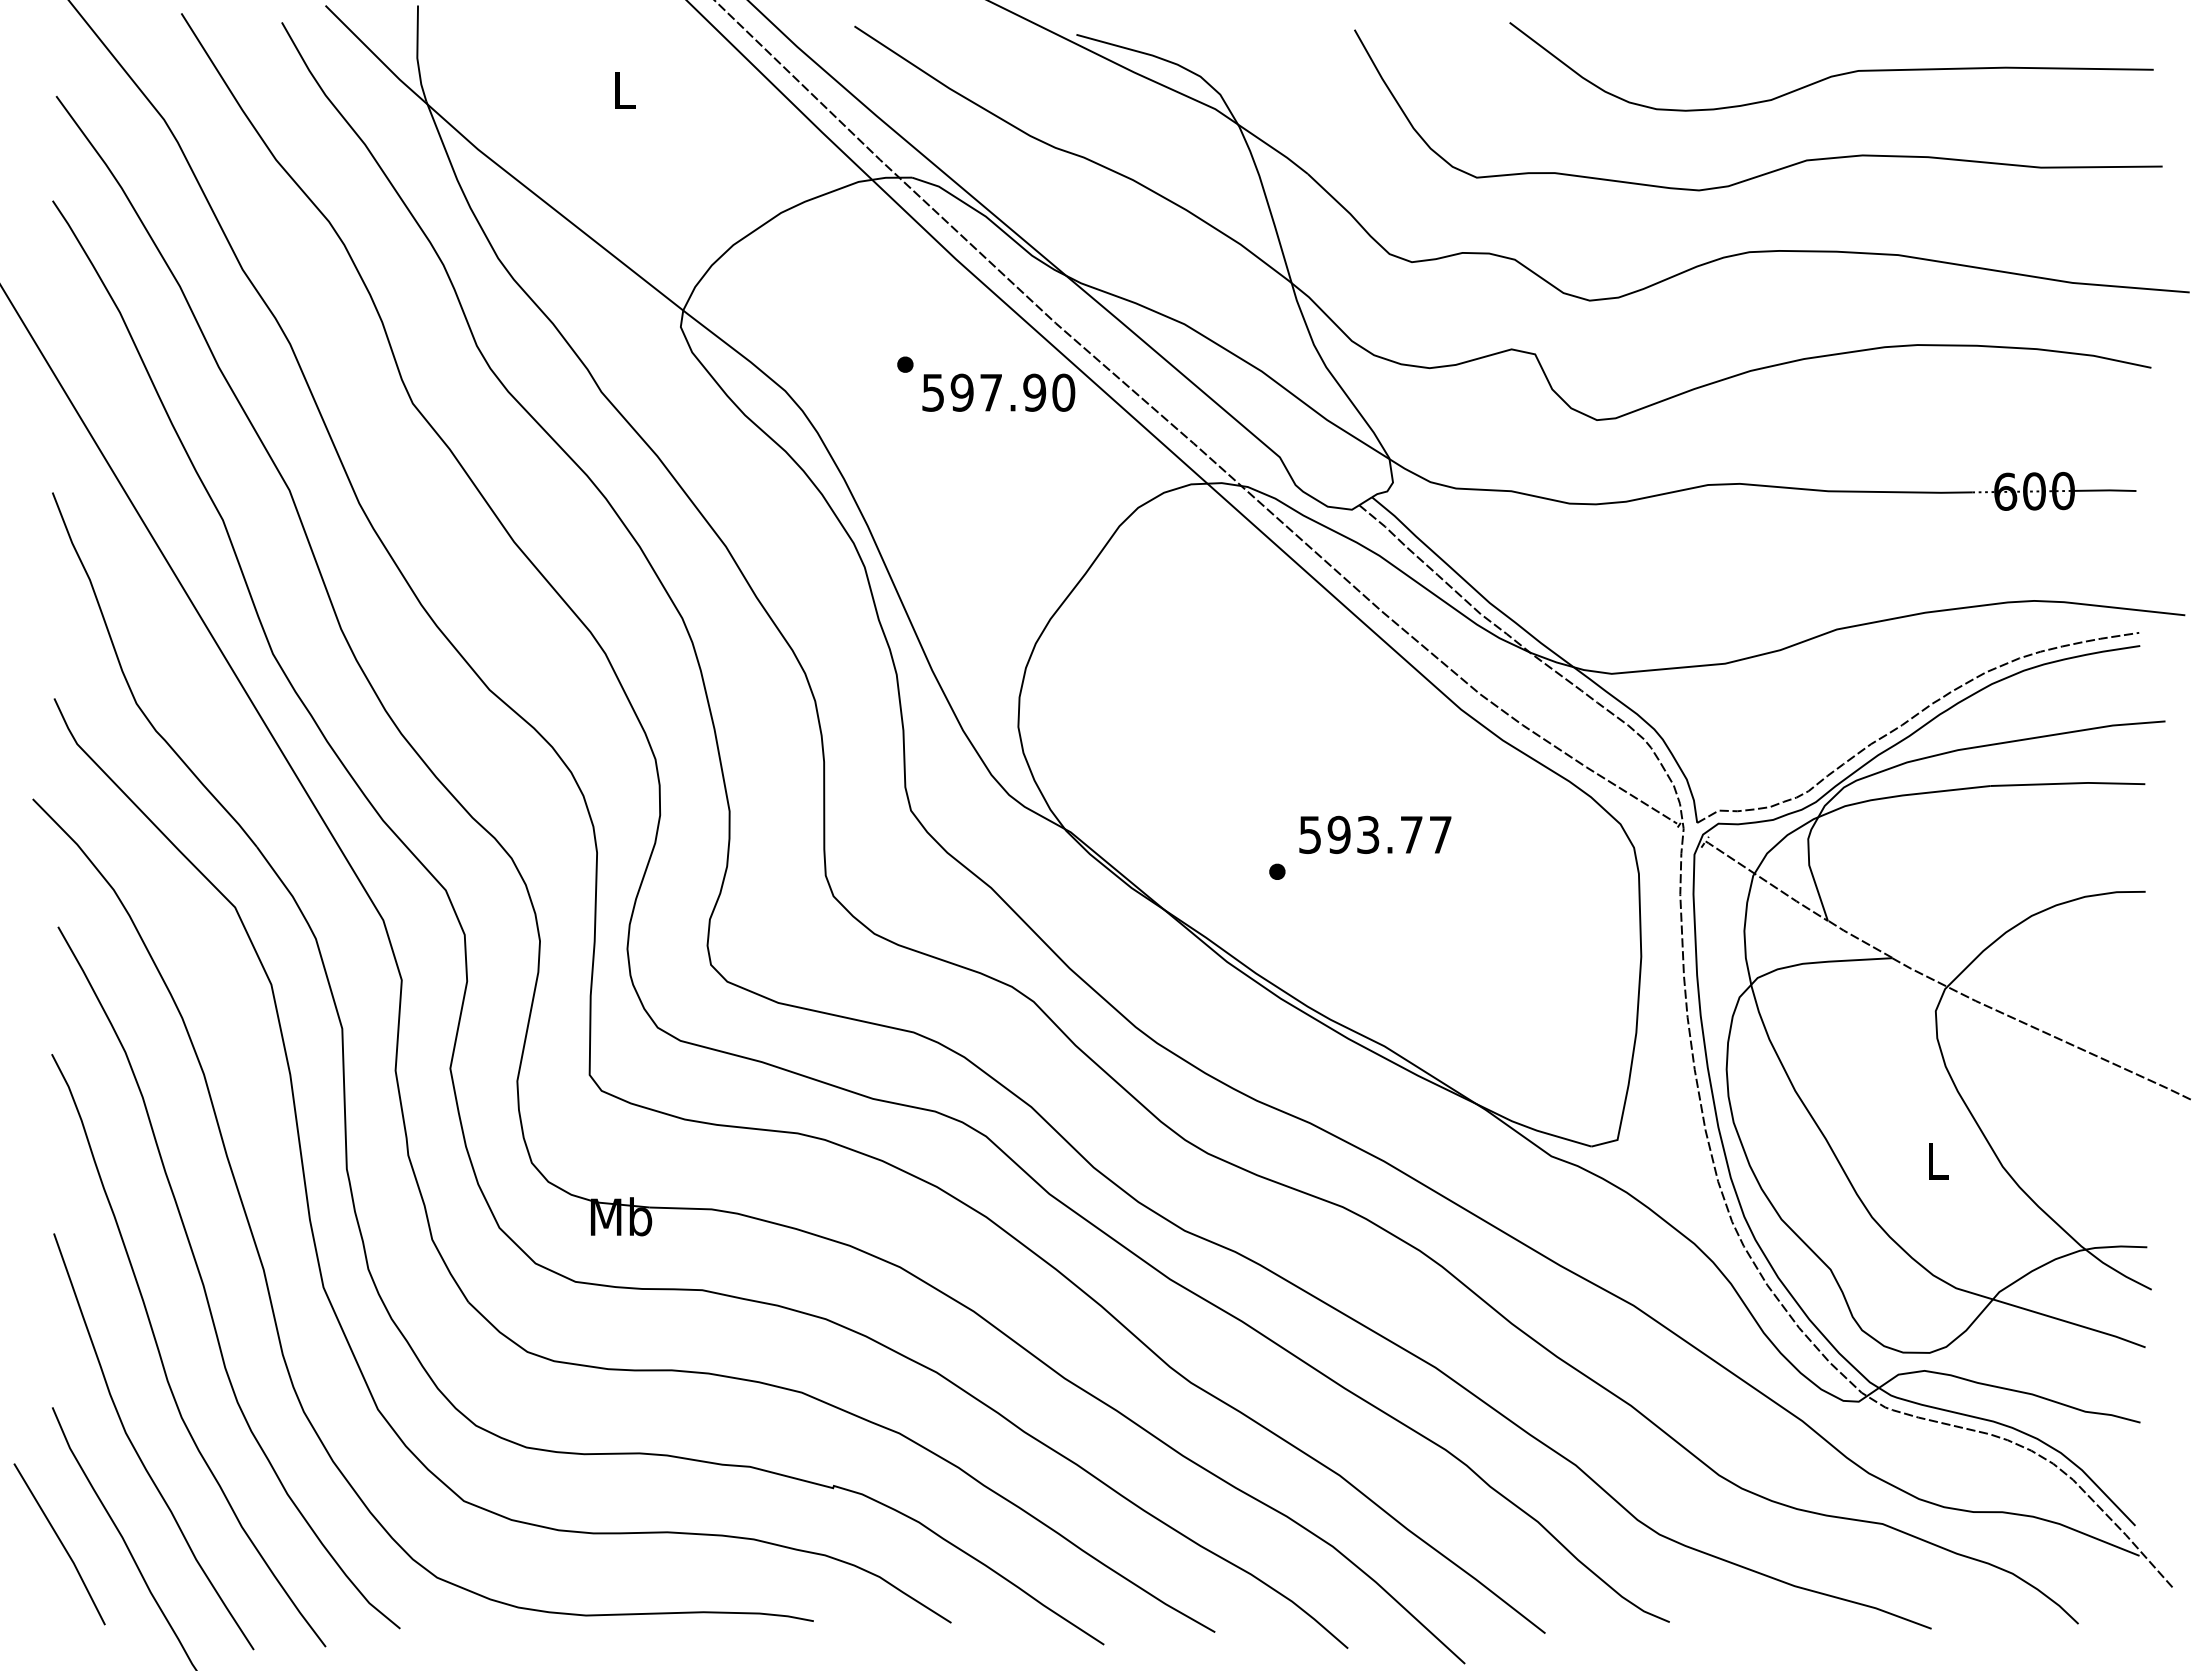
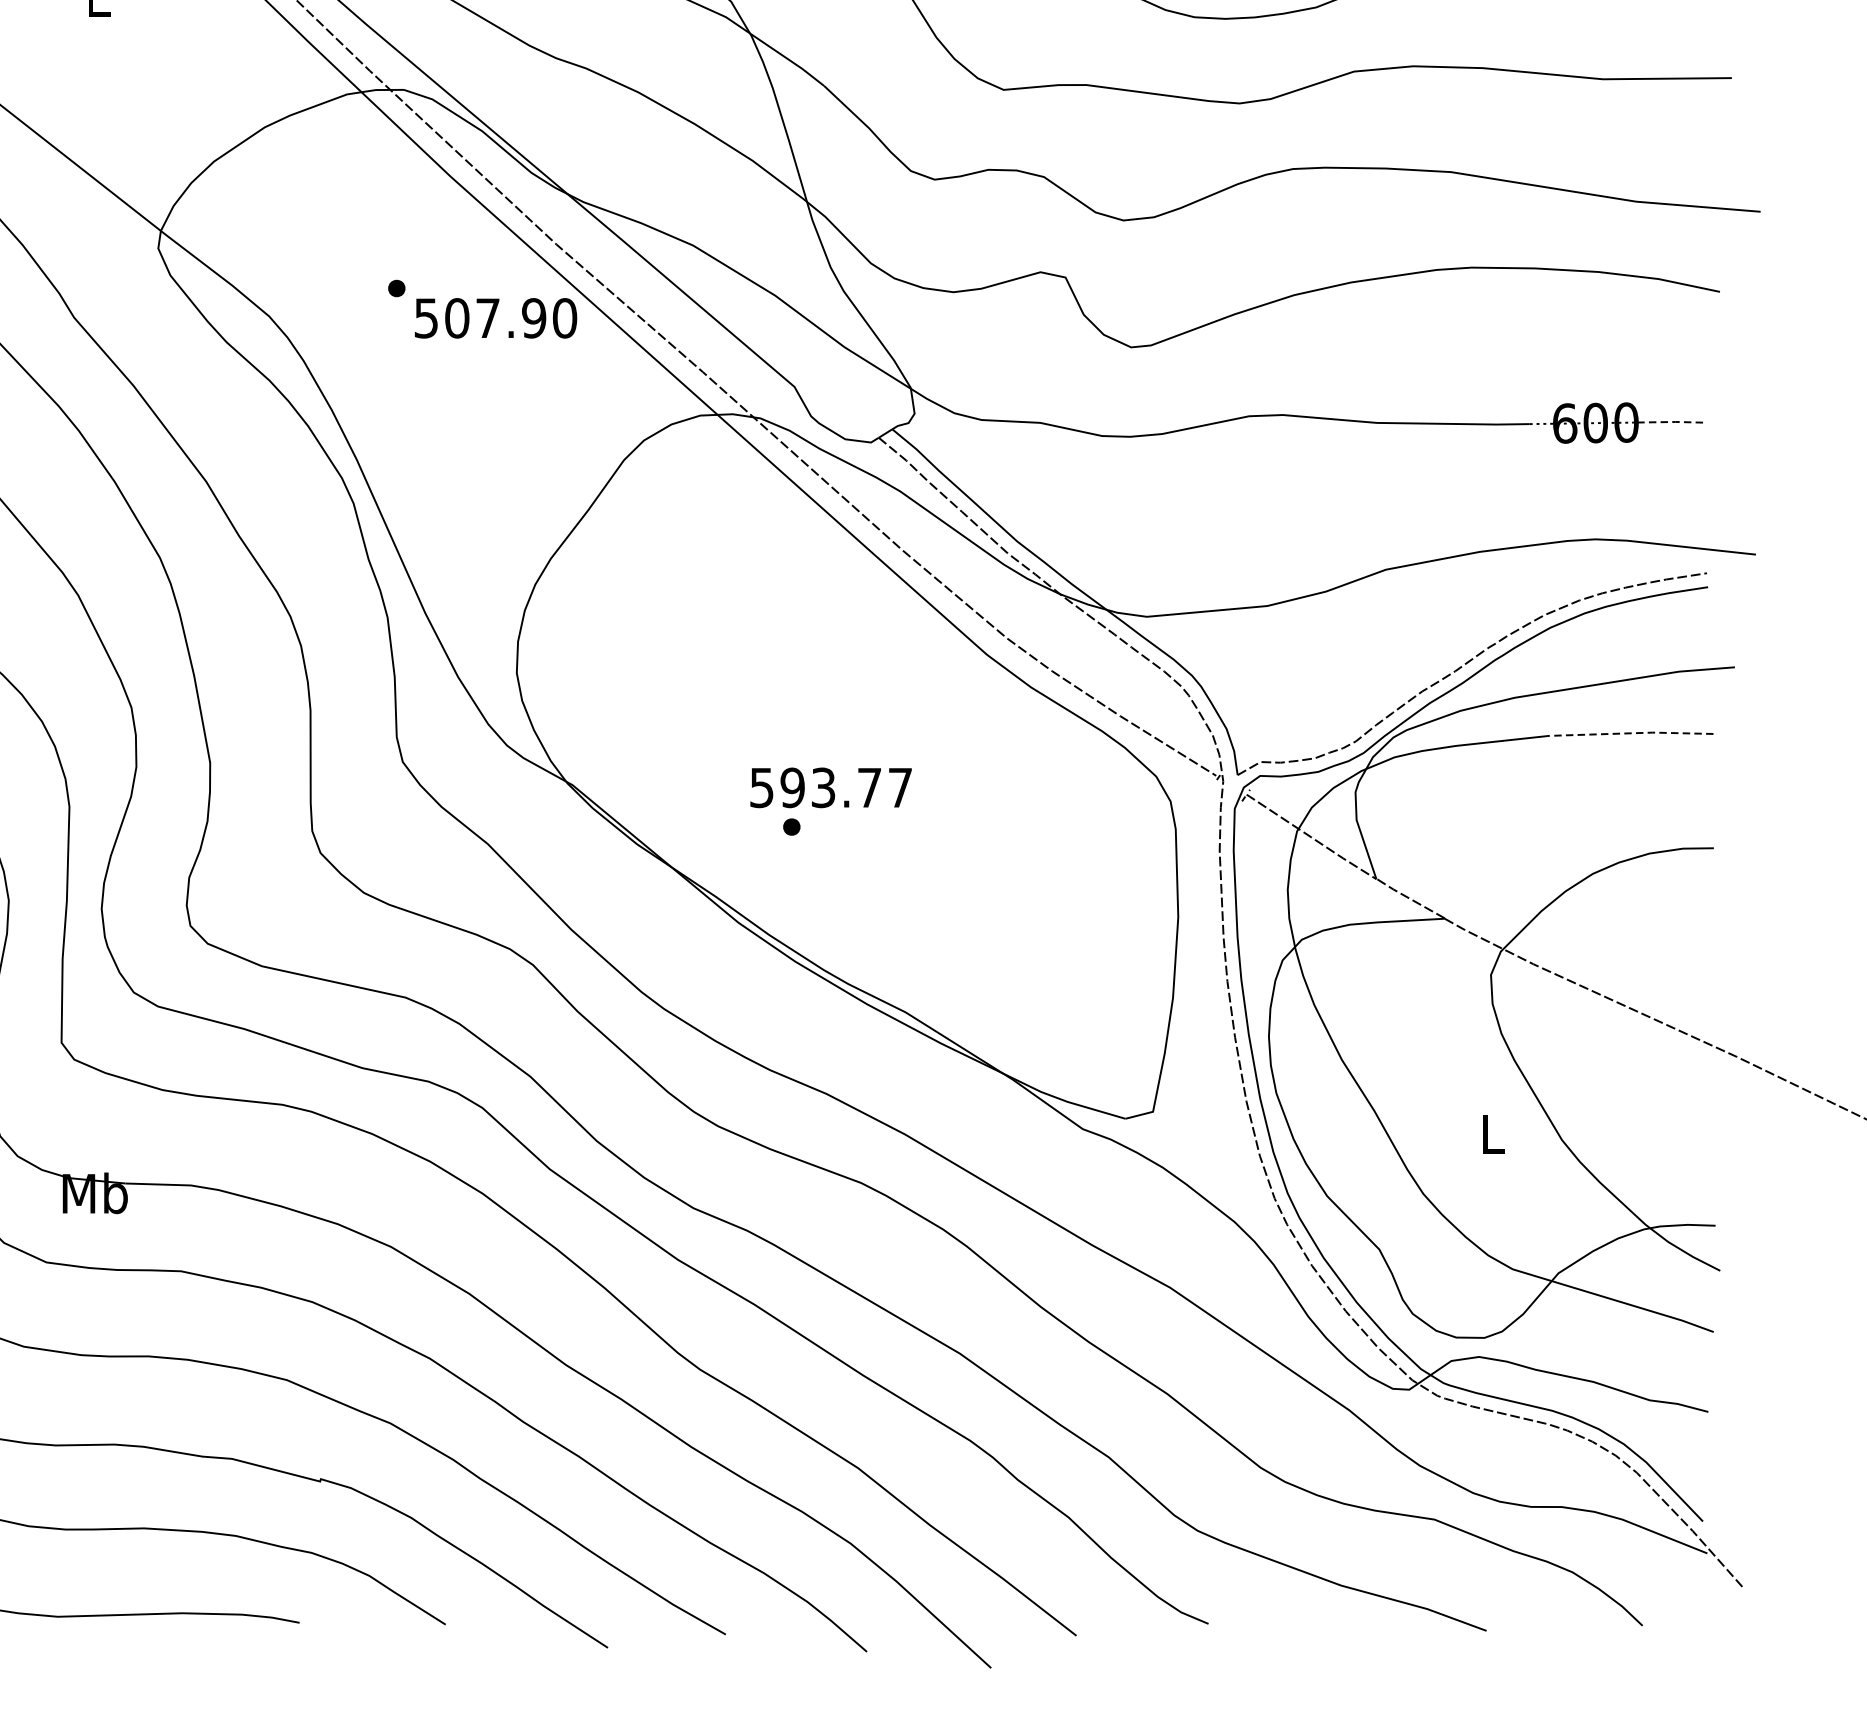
text: (961, 392) -> (456, 318), 597.90 -> 507.90
line: (2105, 490) -> (1671, 422), solid -> dashed
line: (2068, 783) -> (1631, 733), solid -> dashed
text: (1375, 834) -> (831, 787), moved

